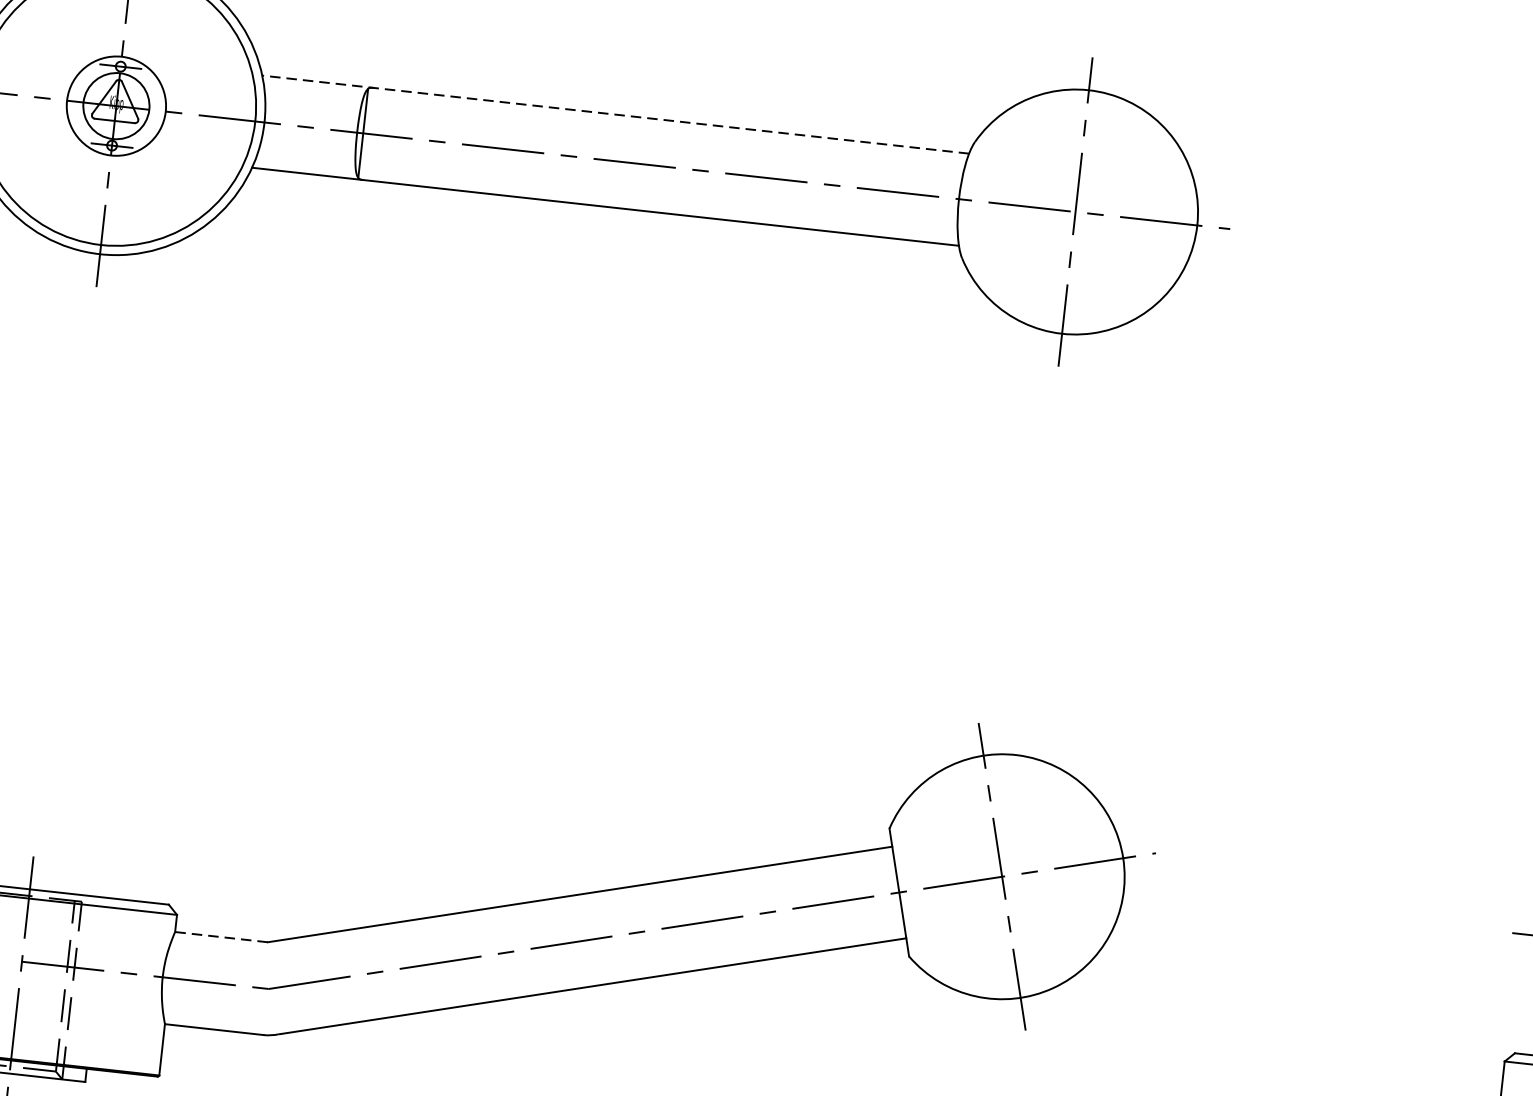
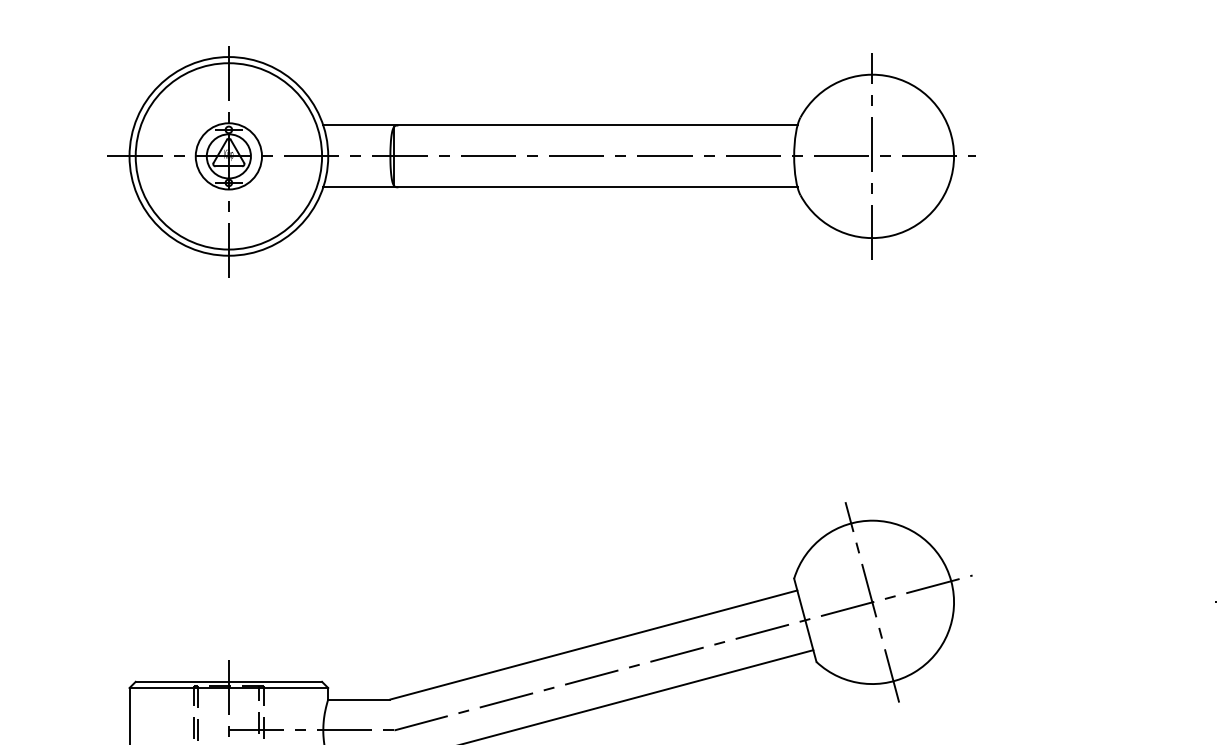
line: (614, 114) -> (559, 125), dashed -> solid
line: (220, 936) -> (358, 699), dashed -> solid

